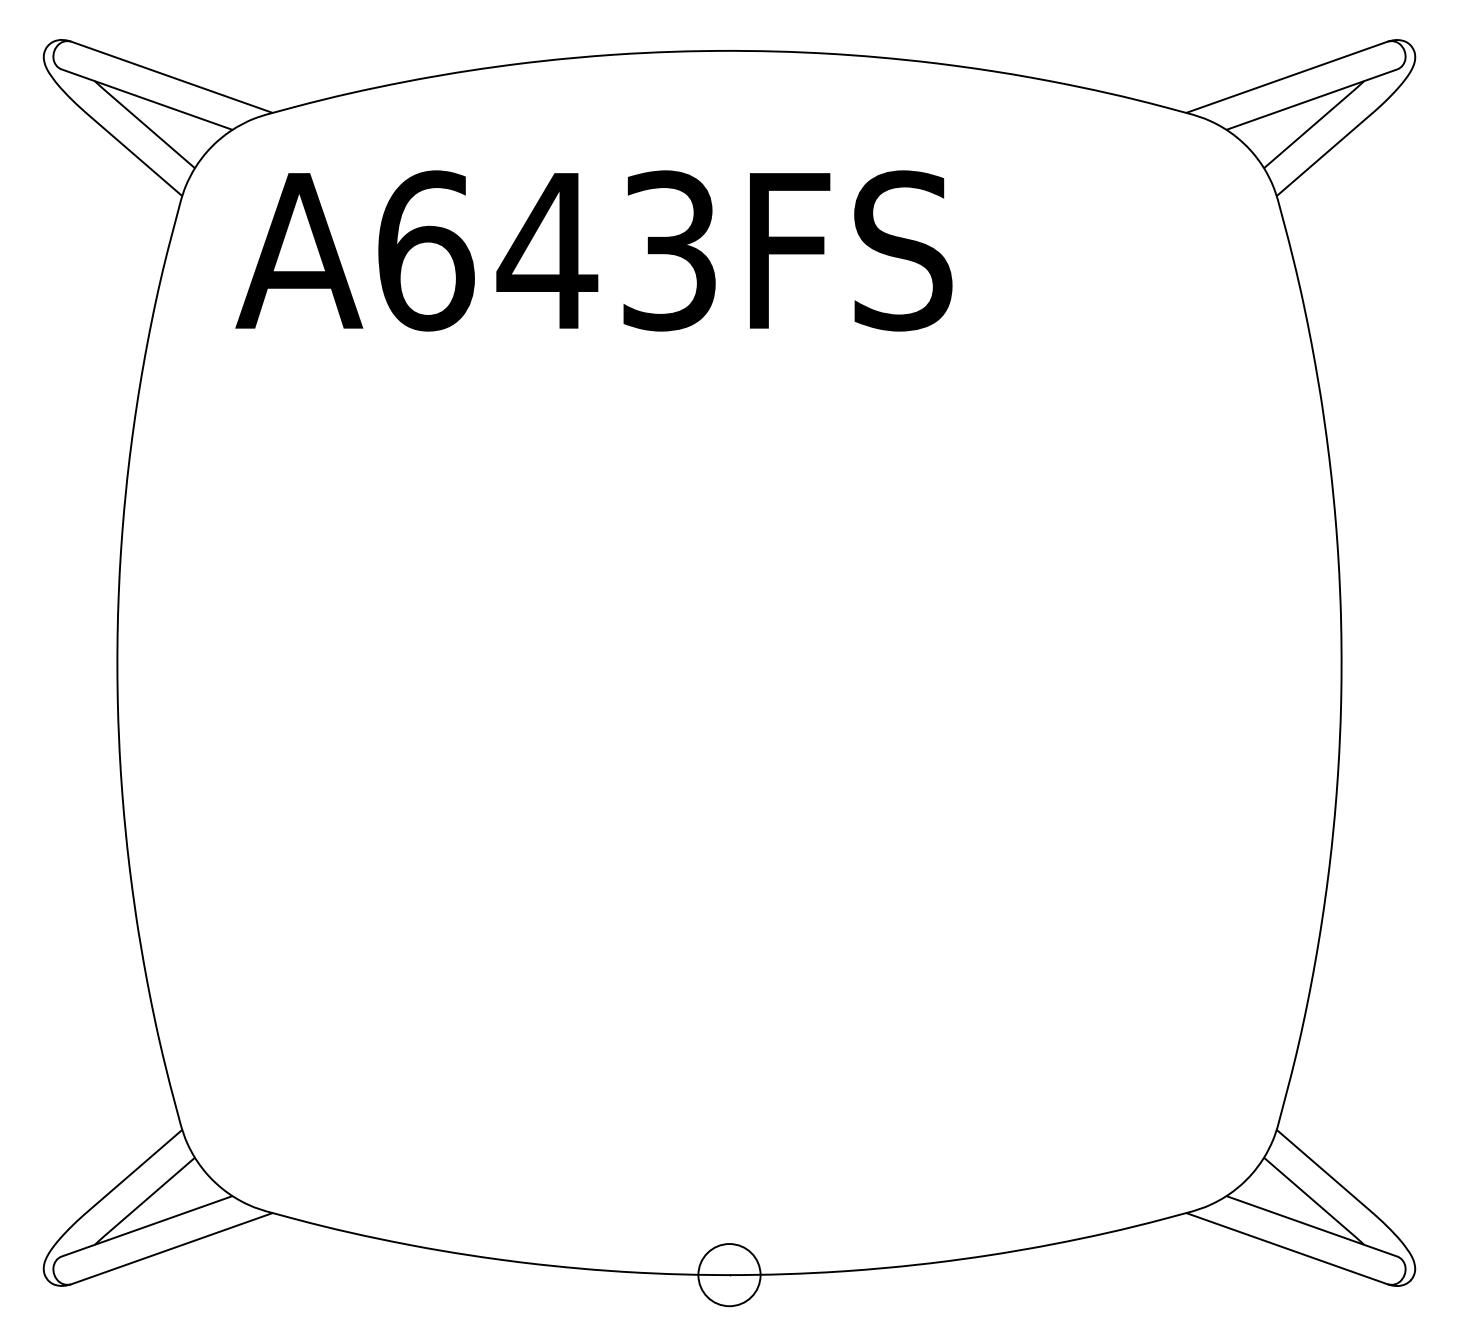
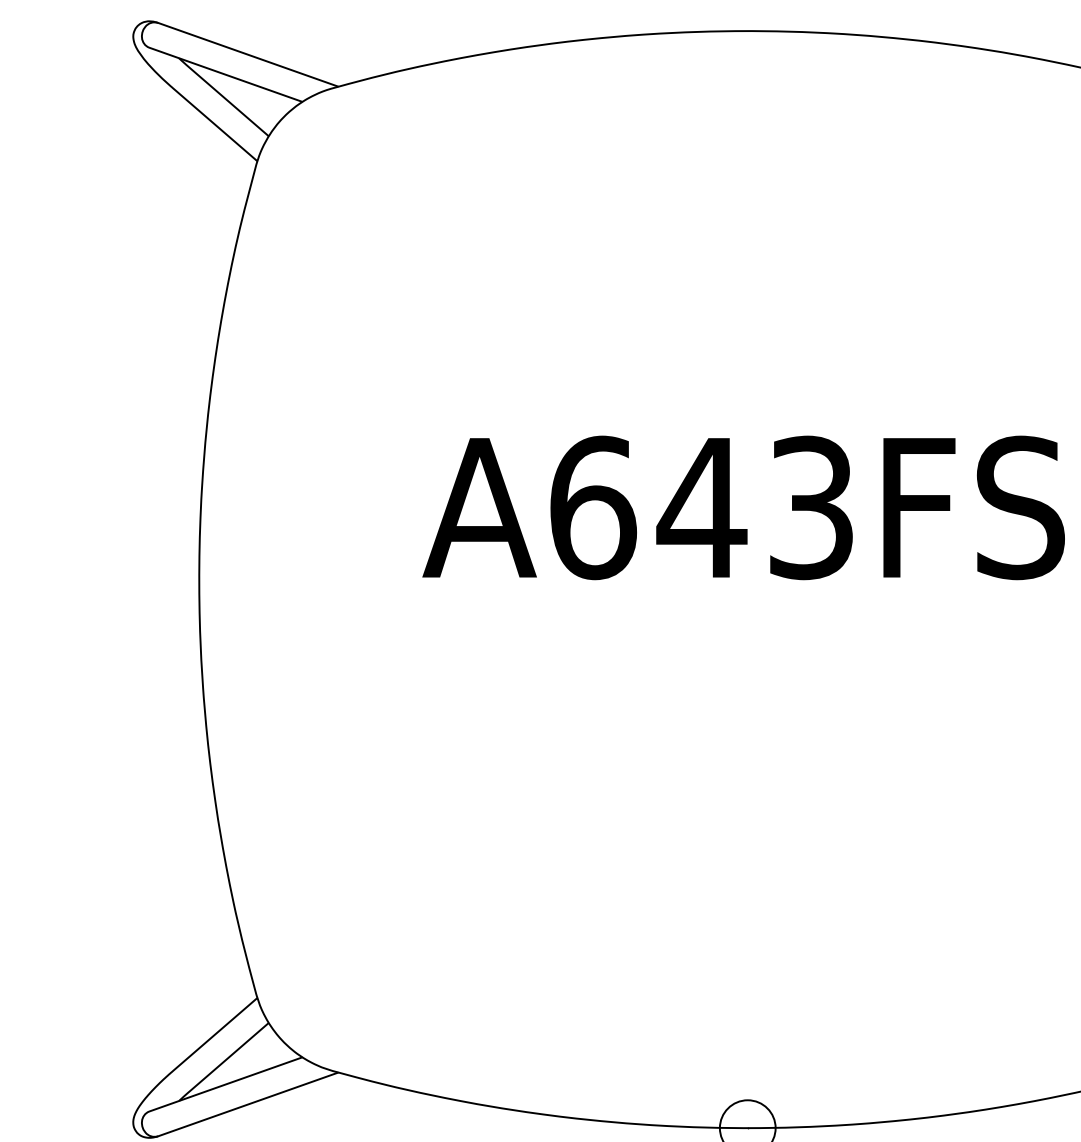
text: (593, 250) -> (743, 507), moved

